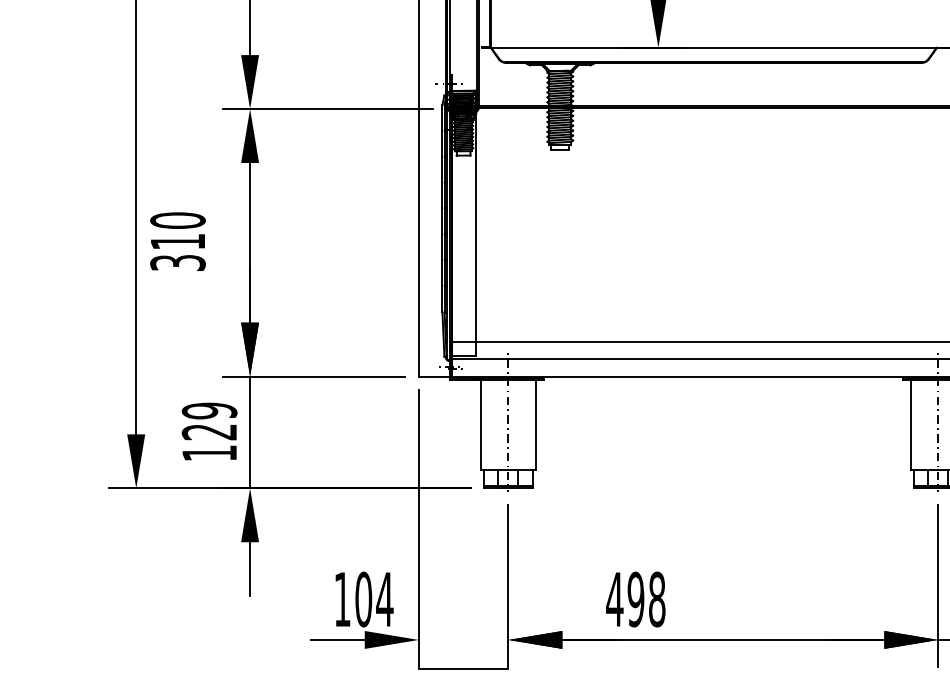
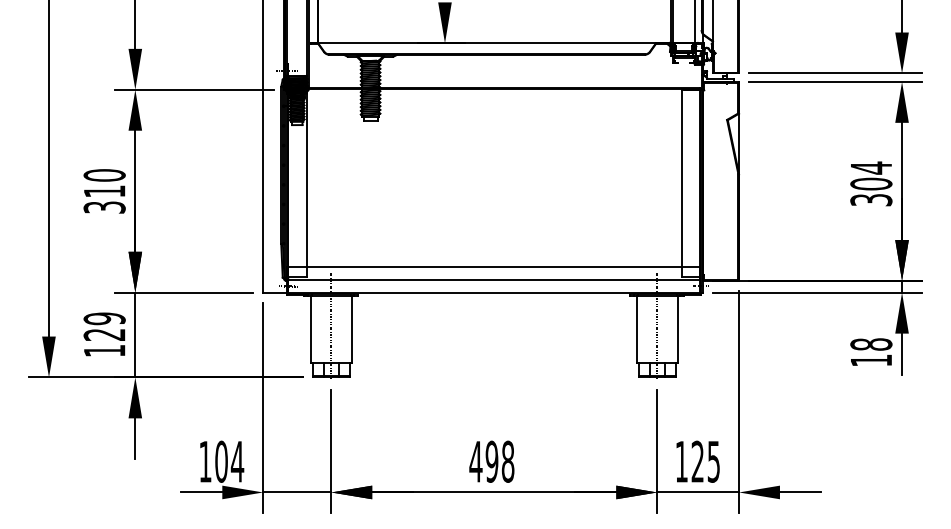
text: (177, 241) -> (104, 191), moved
text: (635, 599) -> (491, 461), moved
line: (463, 669) -> (297, 492), moved

